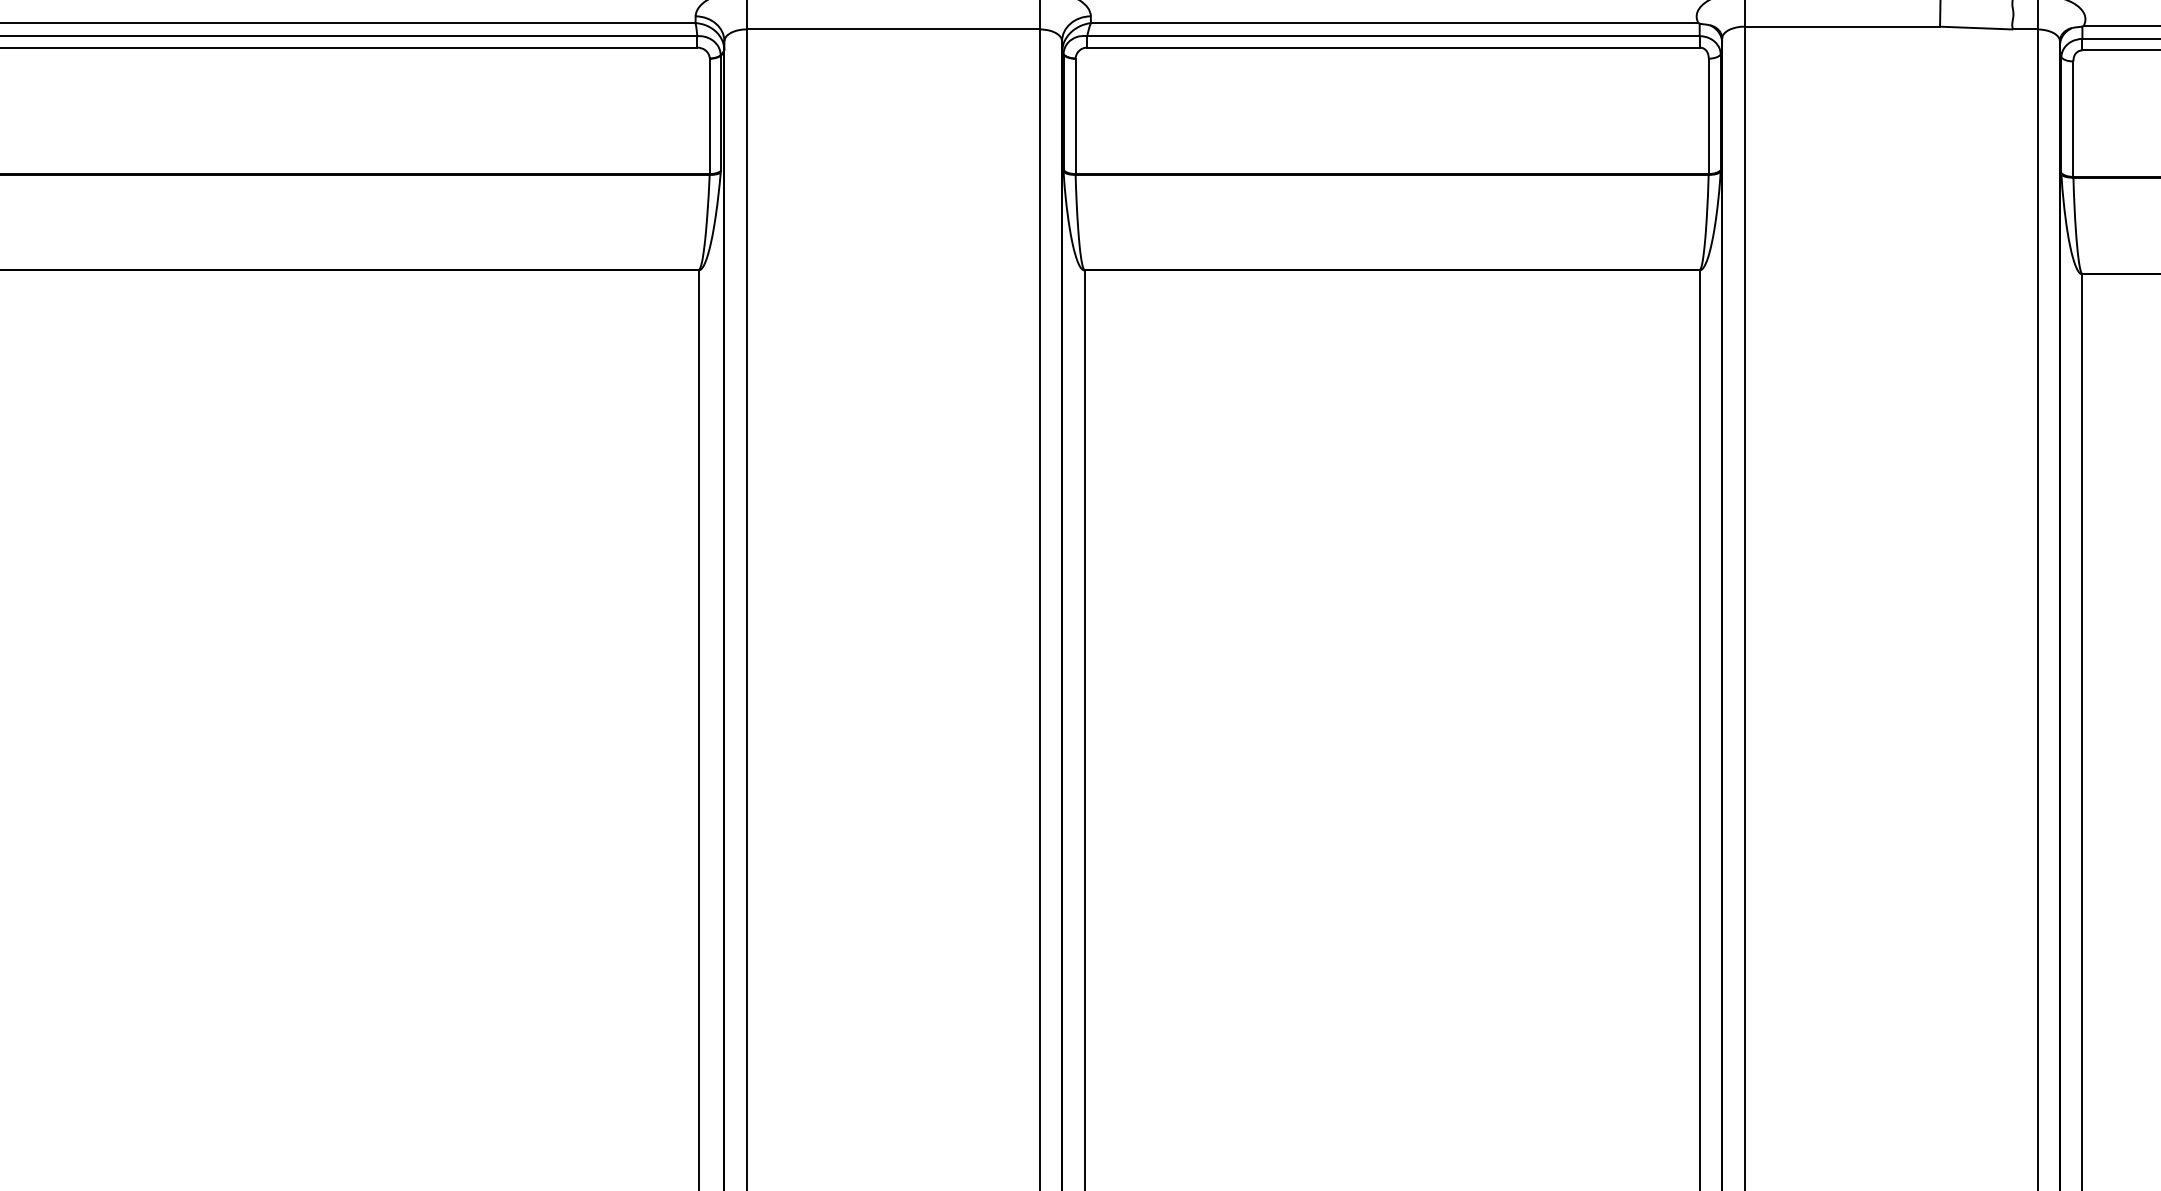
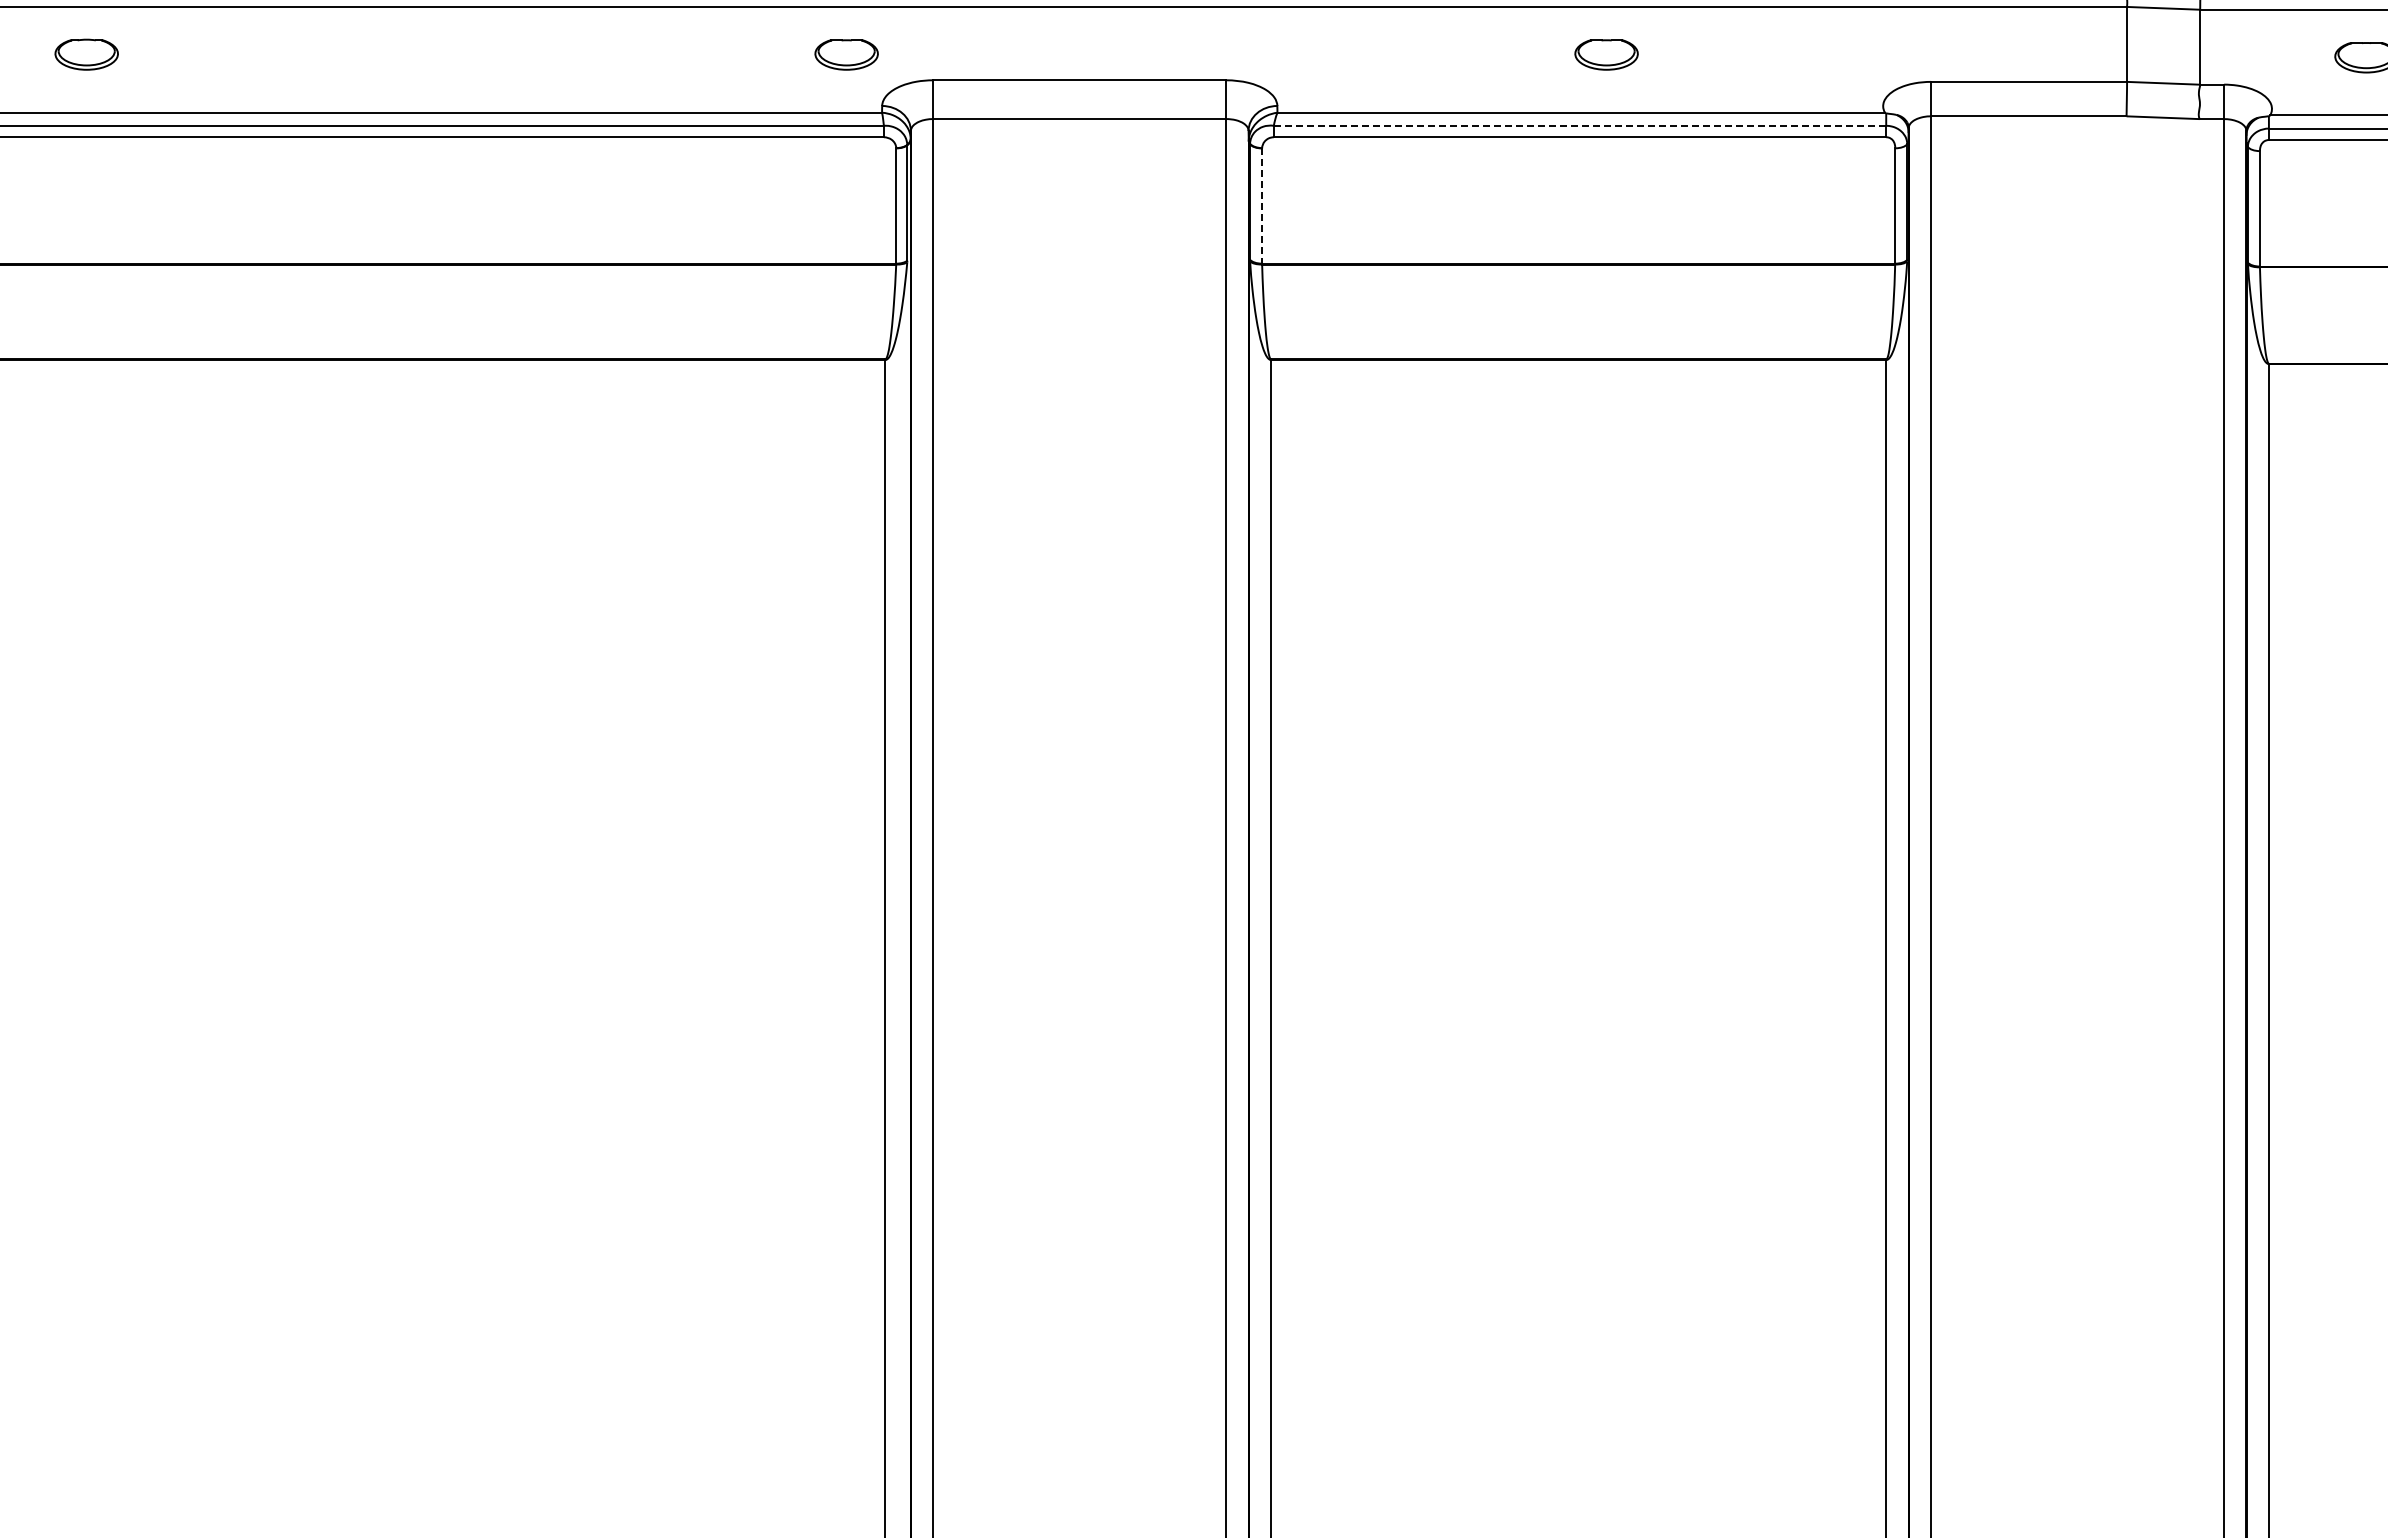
line: (1392, 35) -> (1579, 125), solid -> dashed
line: (1075, 116) -> (1262, 206), solid -> dashed

